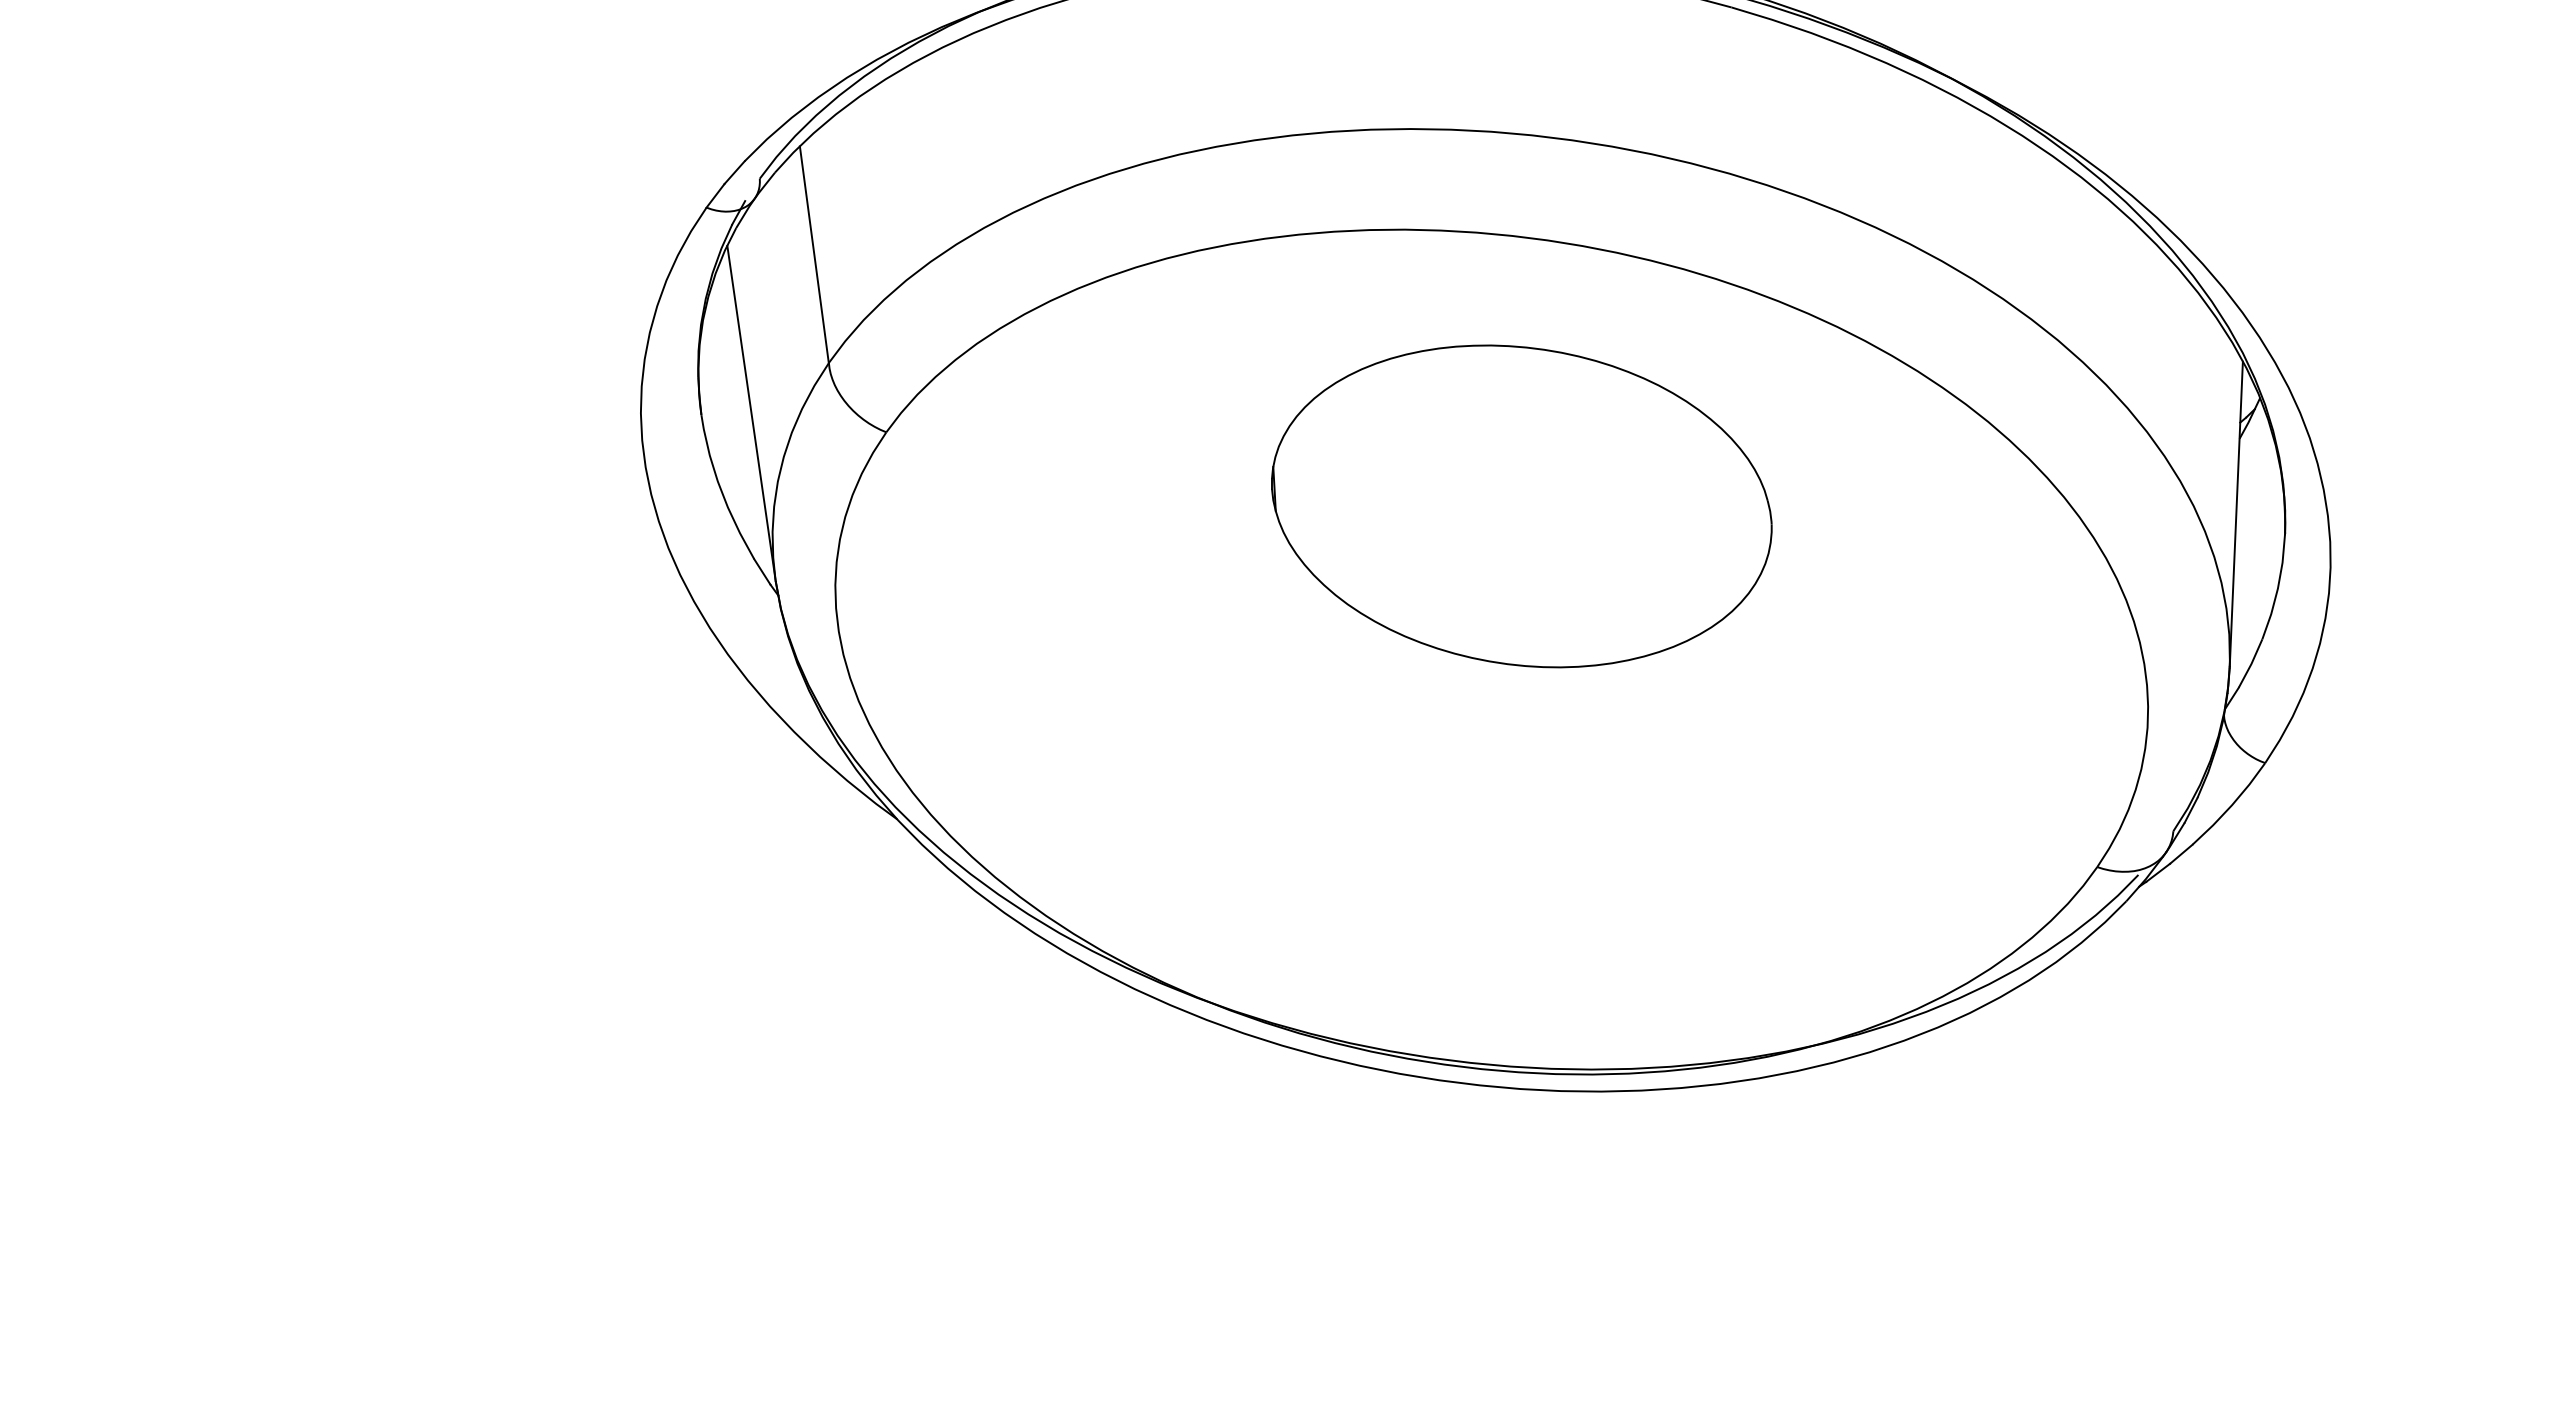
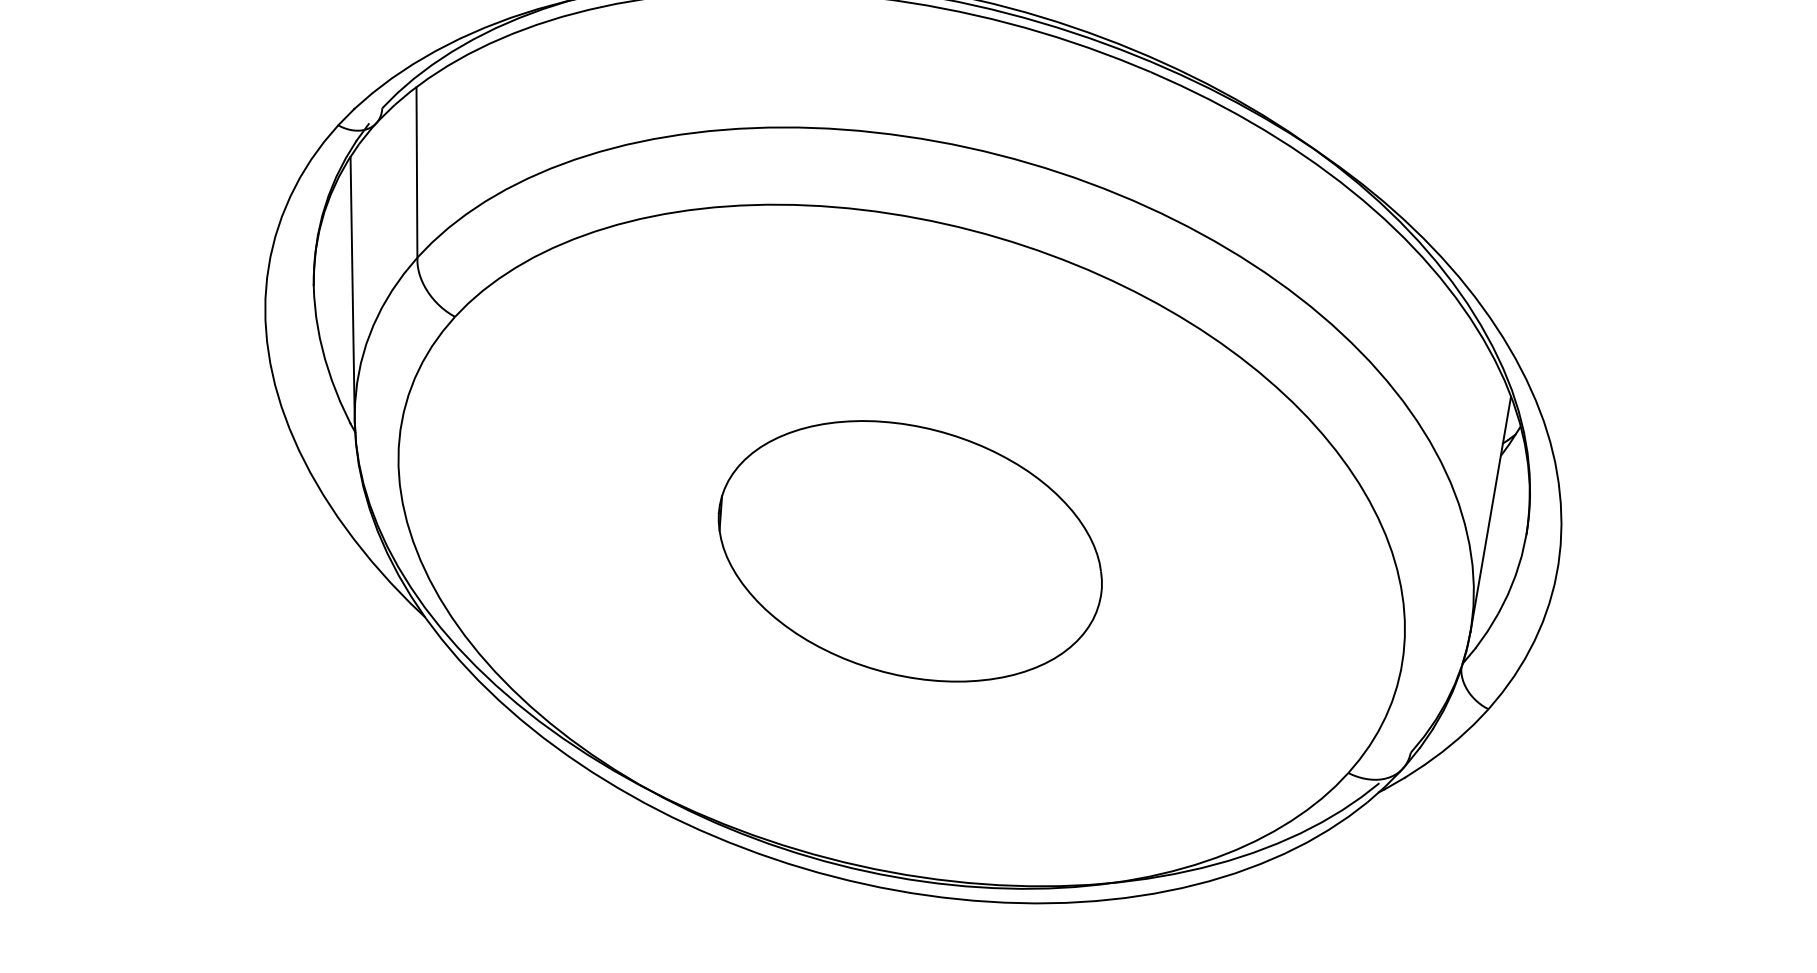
part: (1521, 506) -> (910, 551), moved

